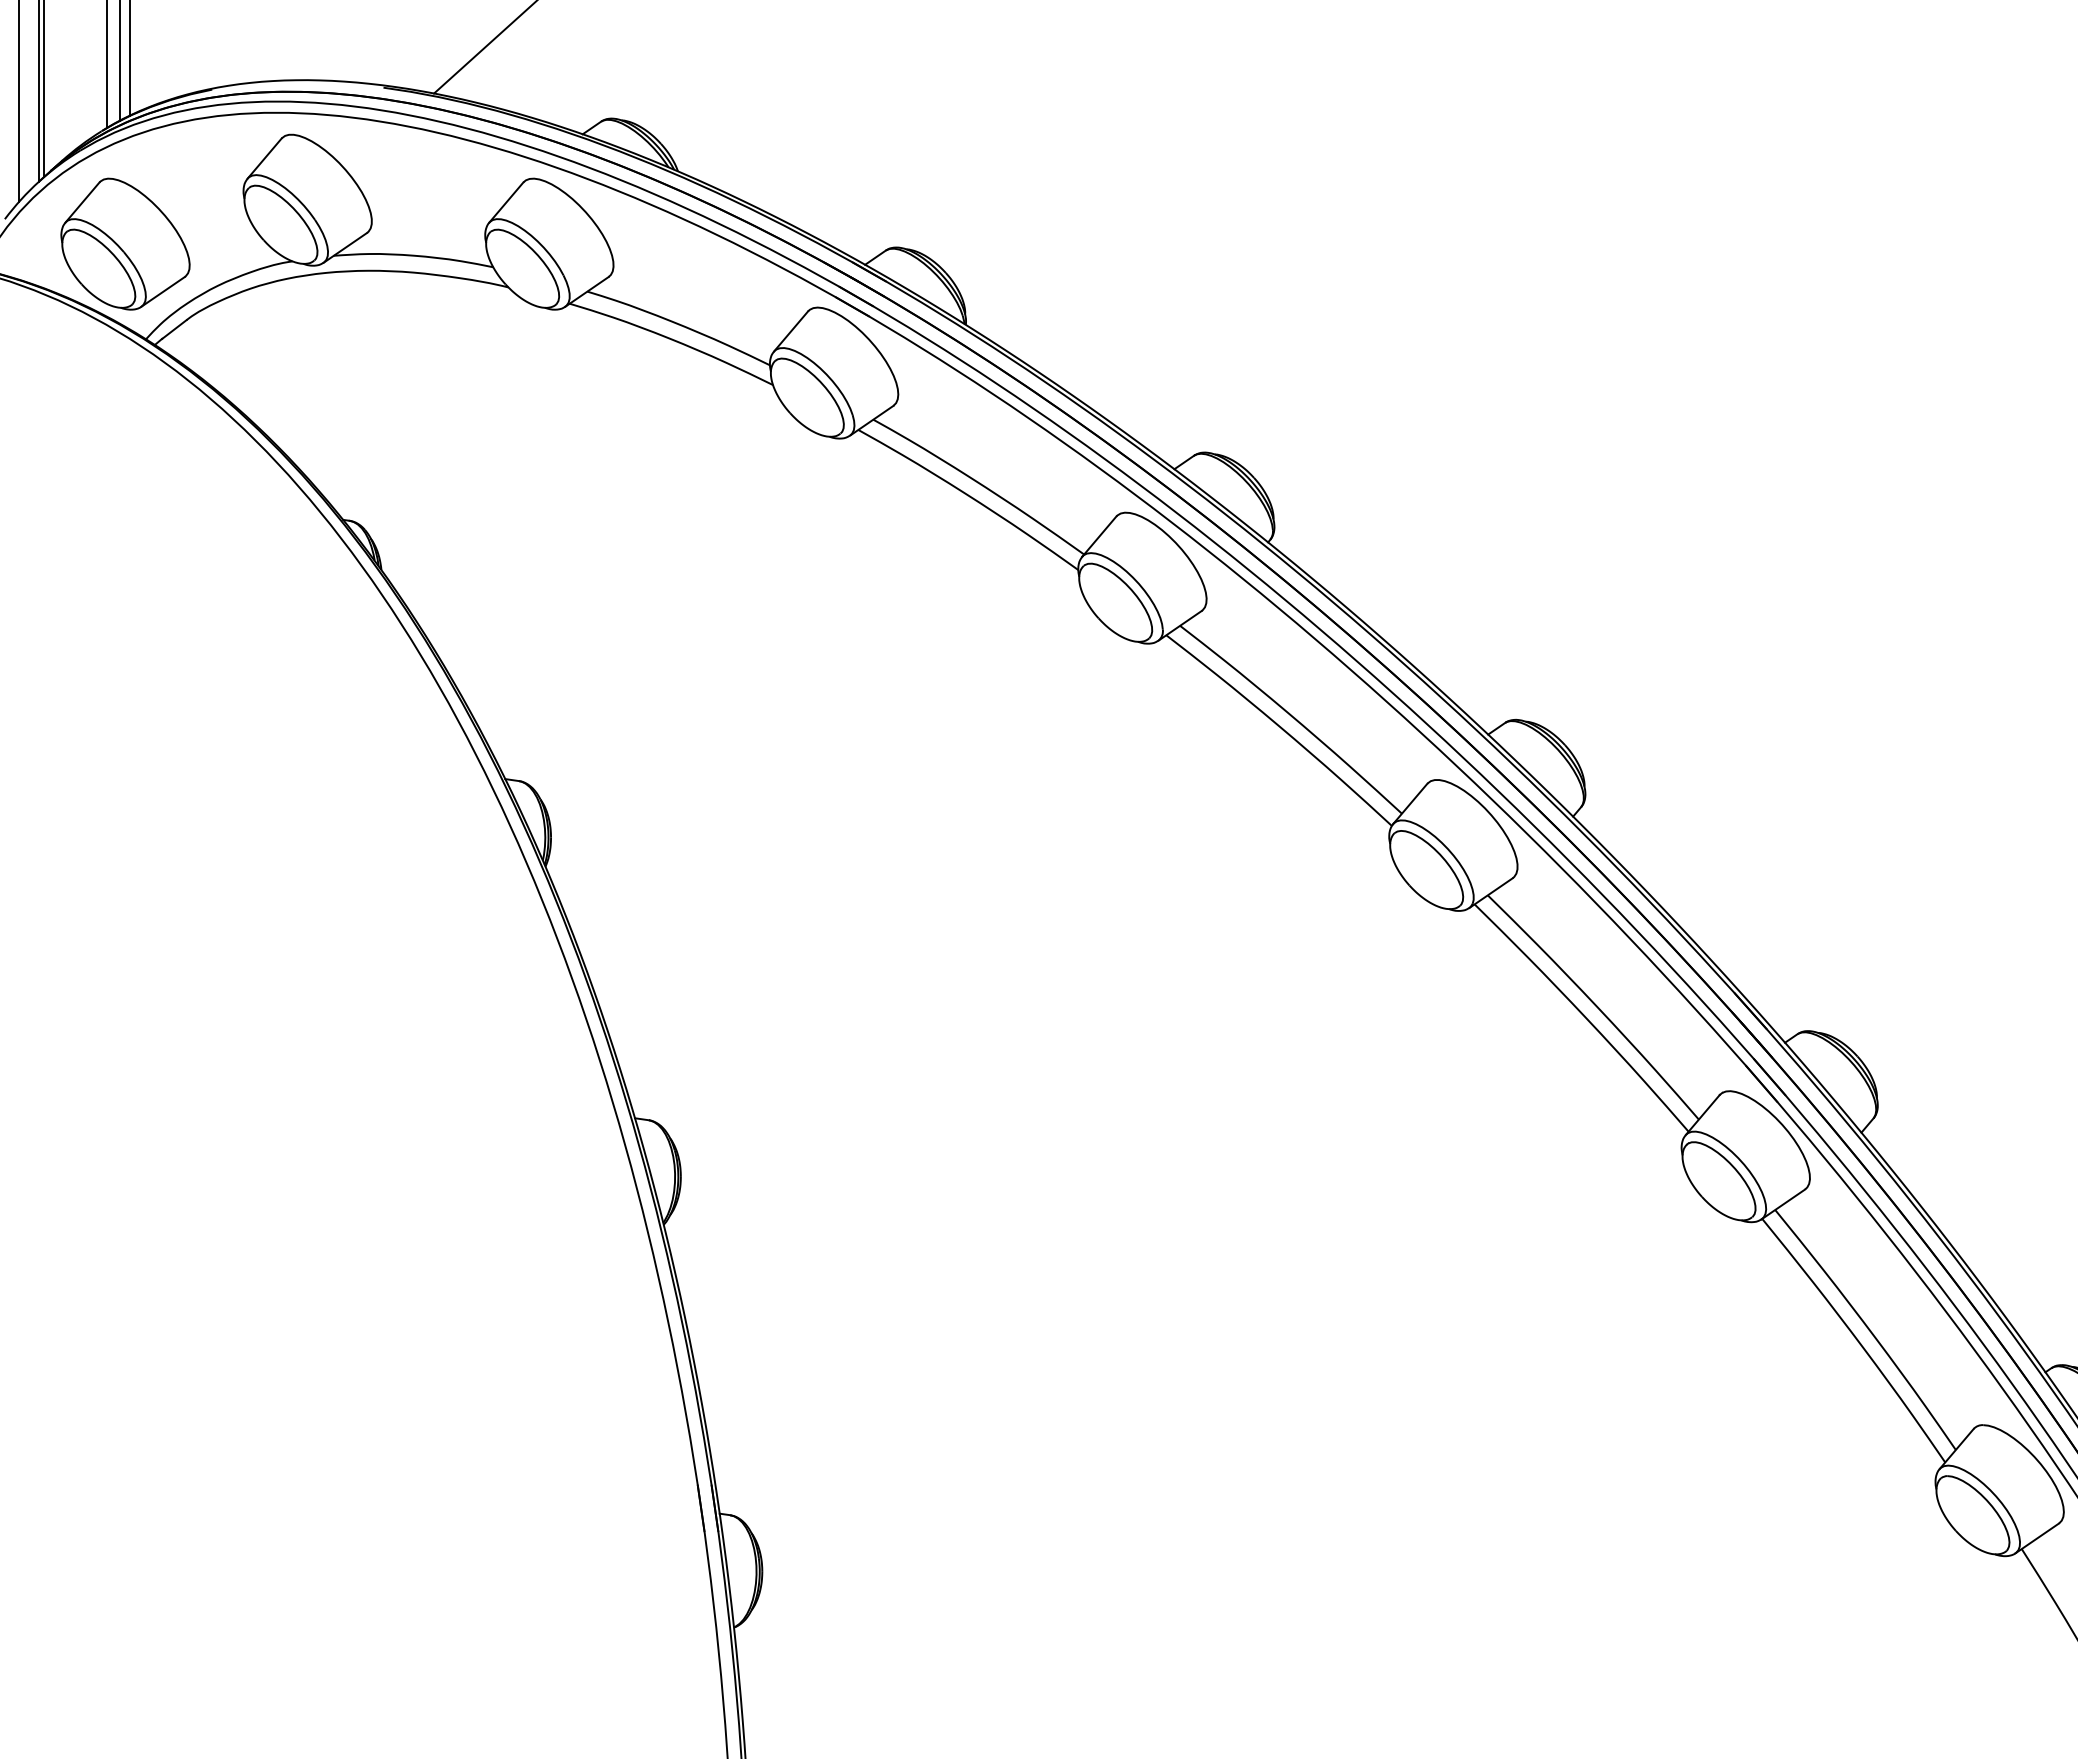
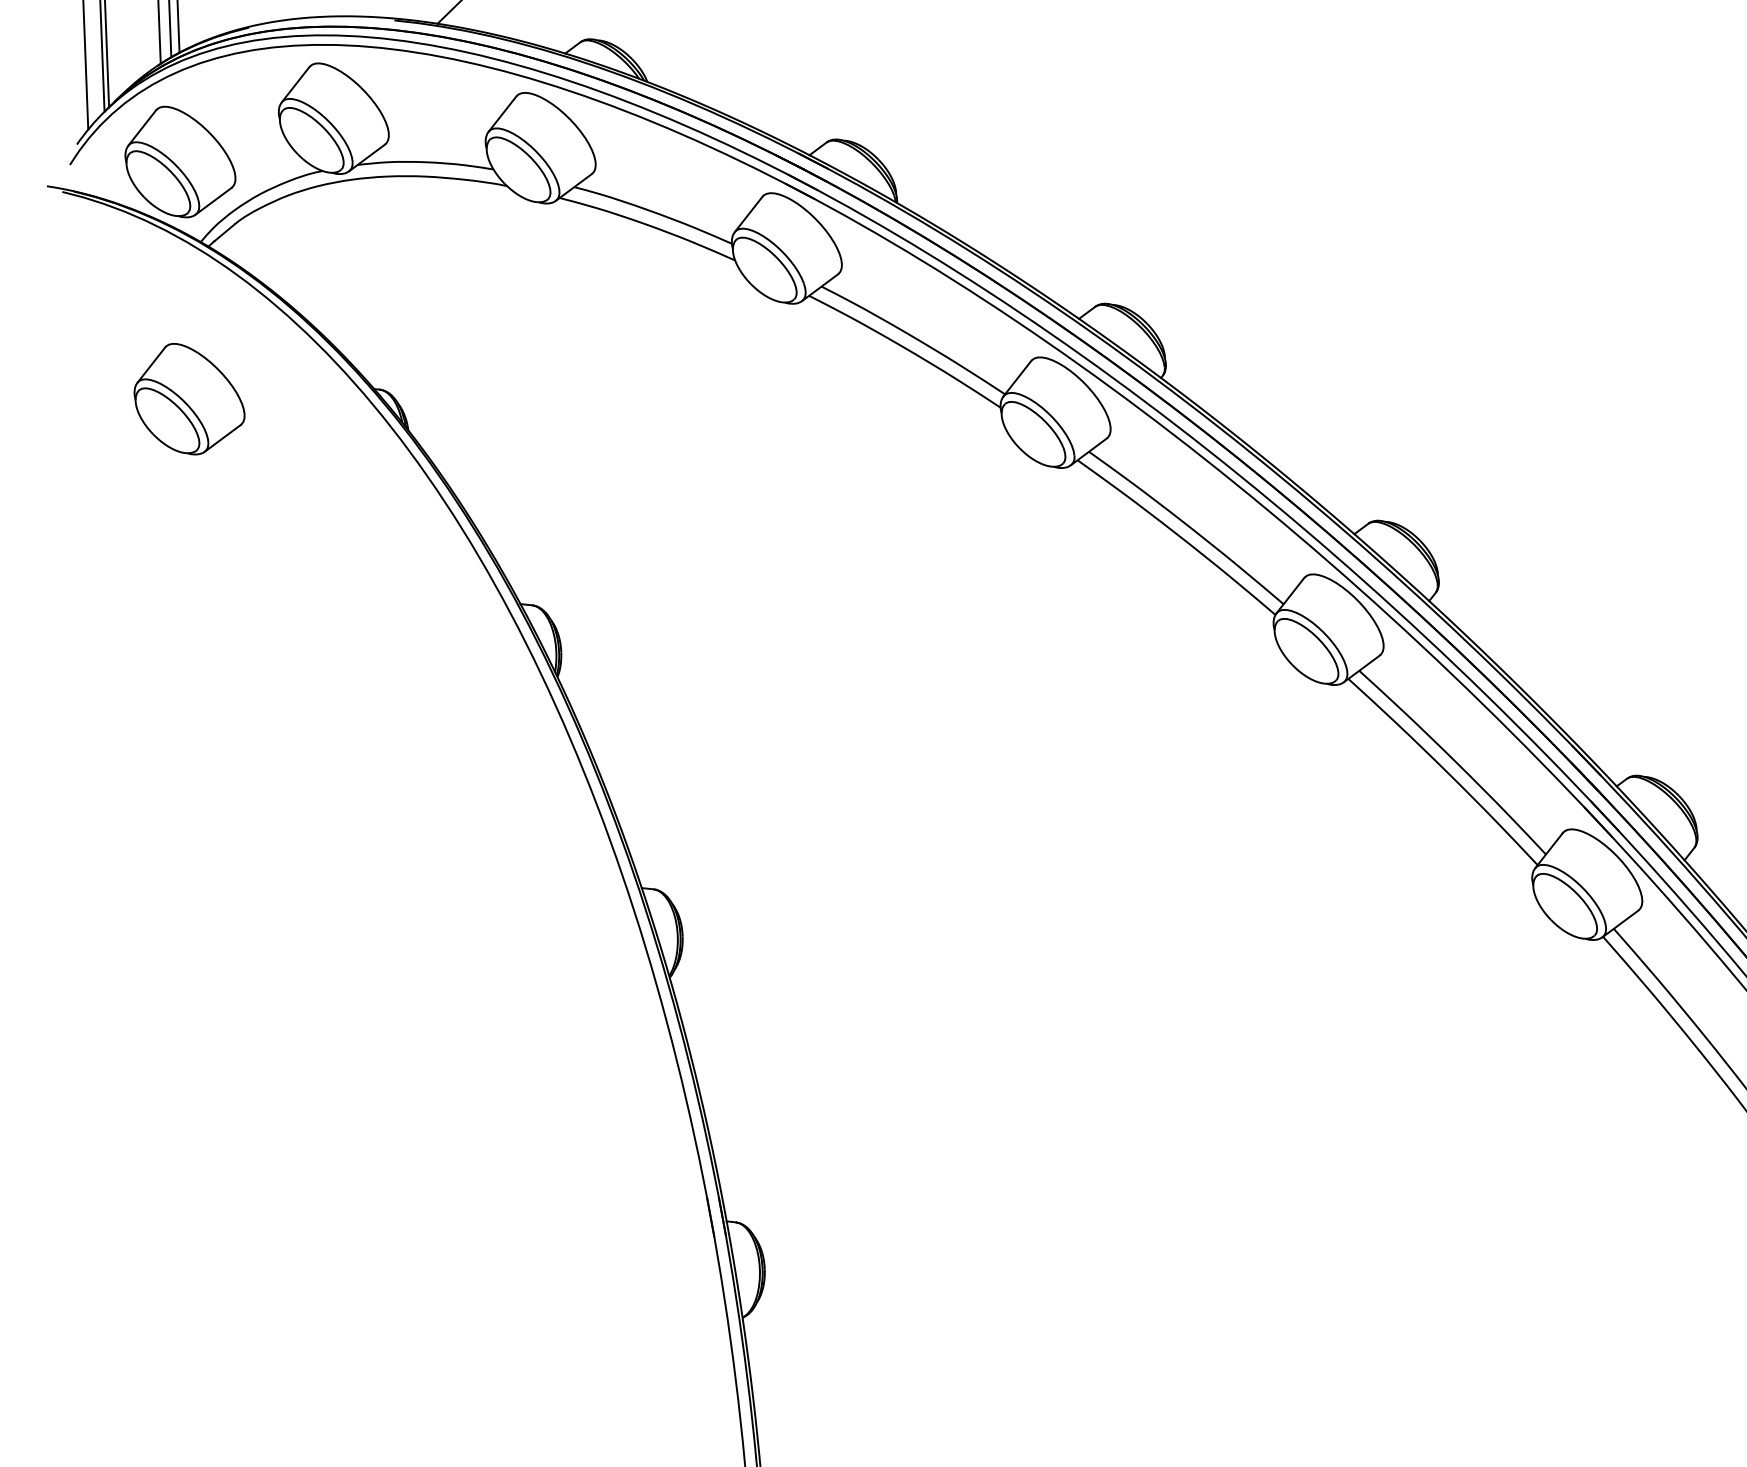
part: (125, 522) -> (189, 398), added

